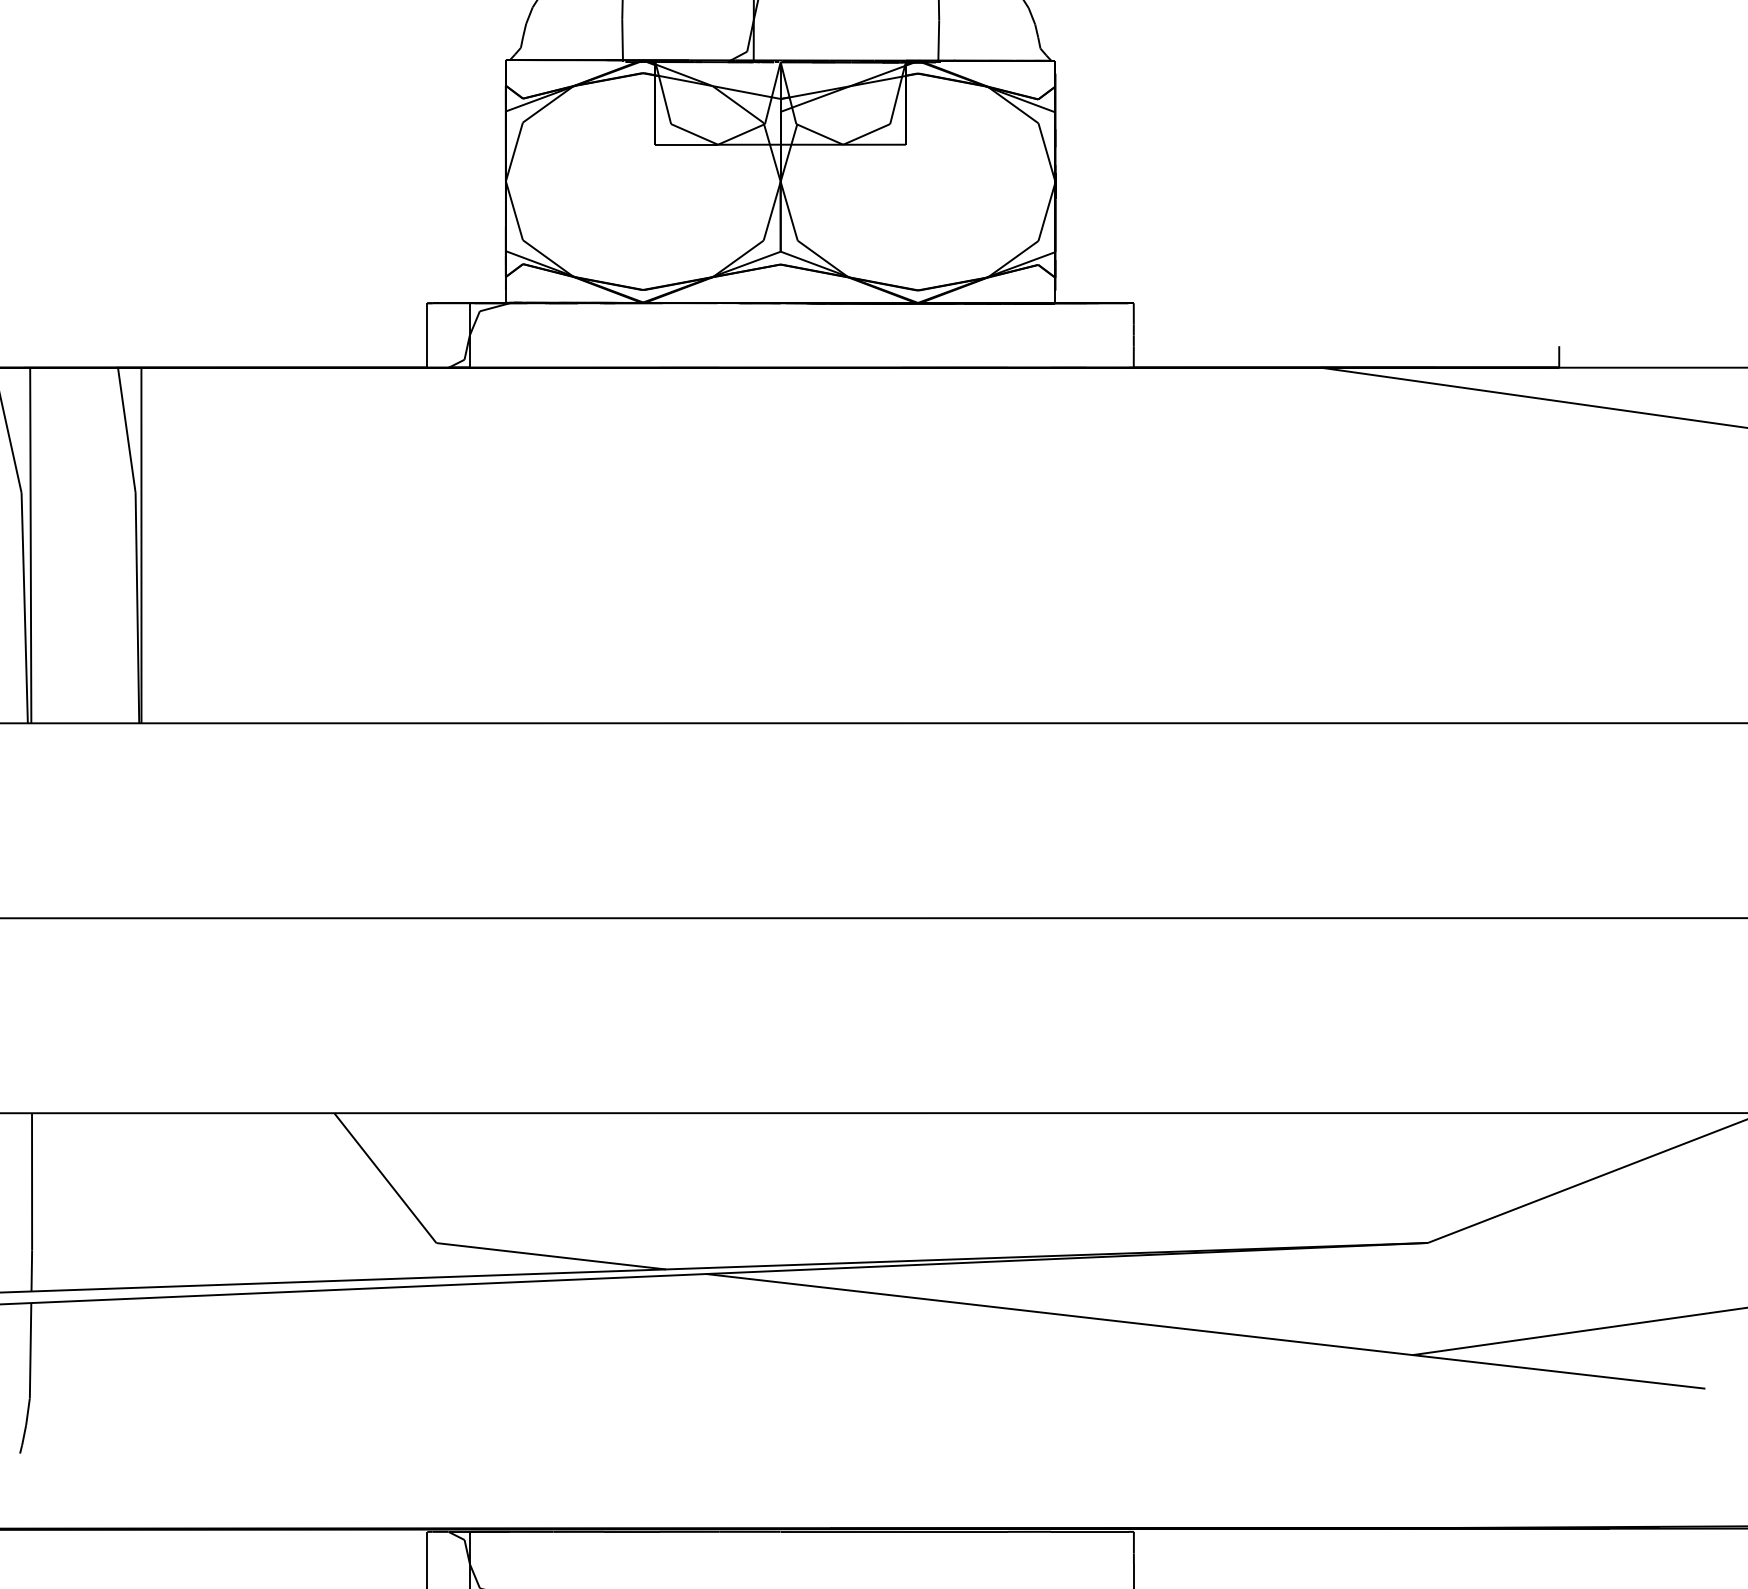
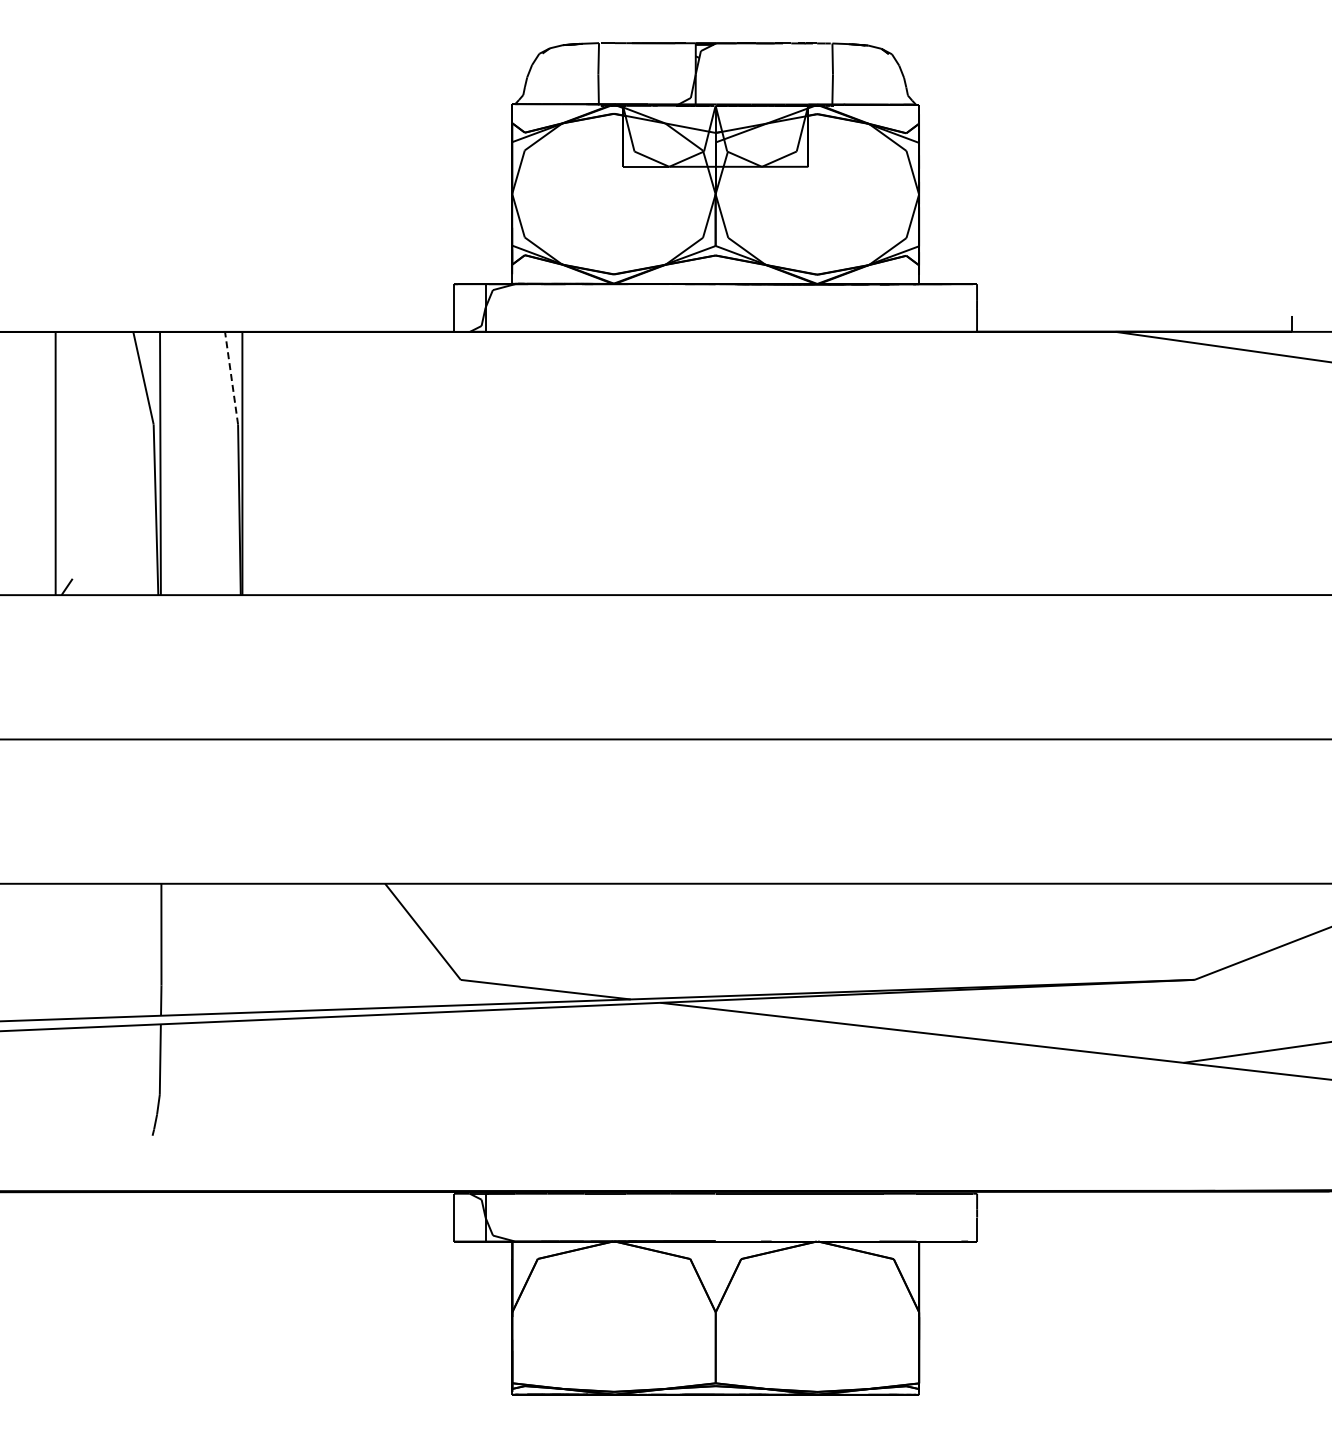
line: (126, 430) -> (231, 378), solid -> dashed

